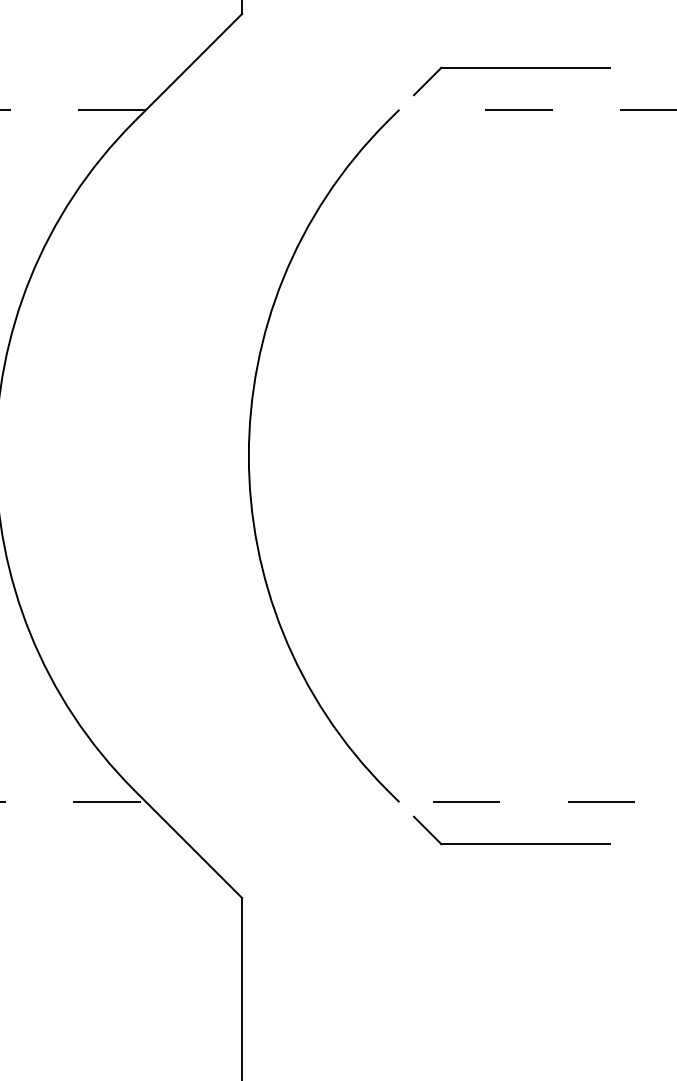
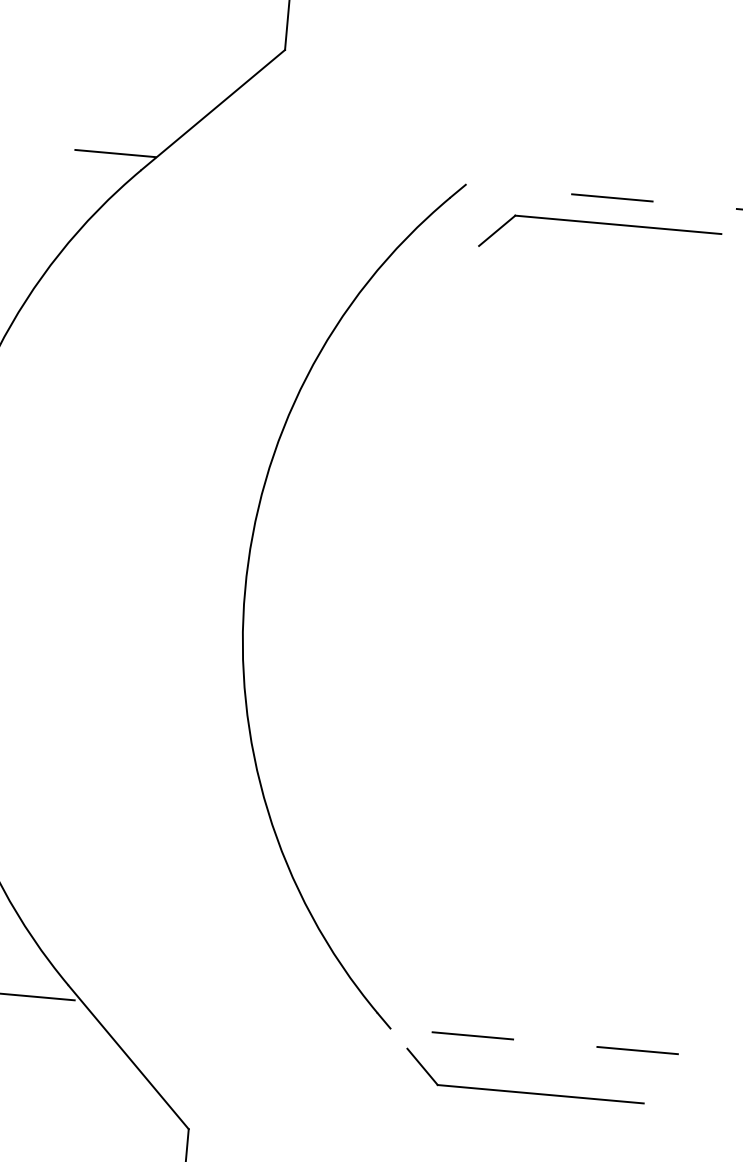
part: (511, 68) -> (600, 224), moved

